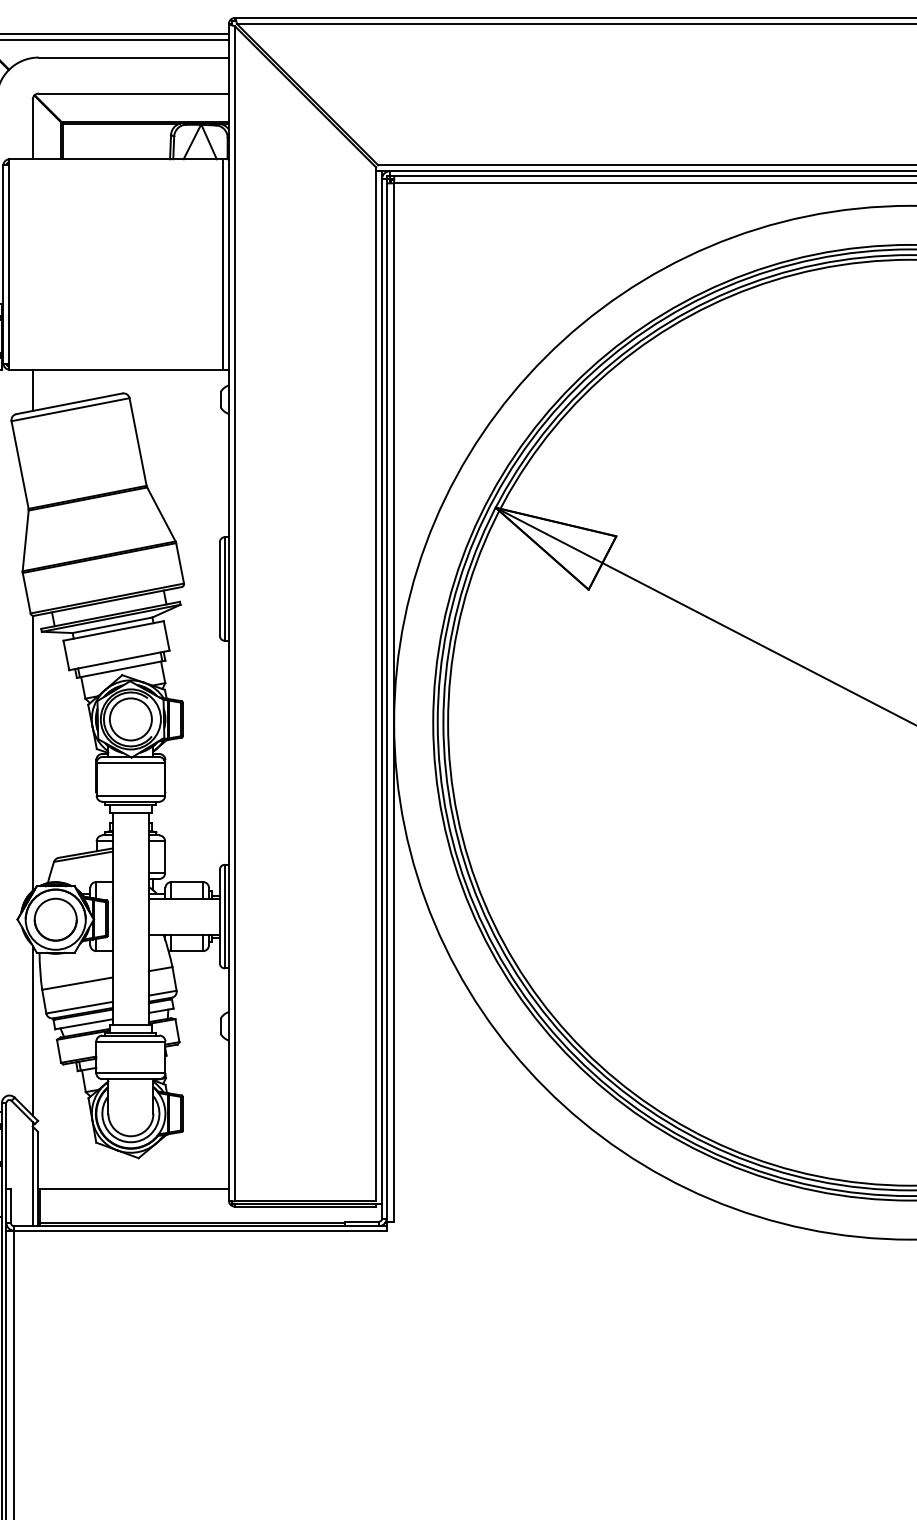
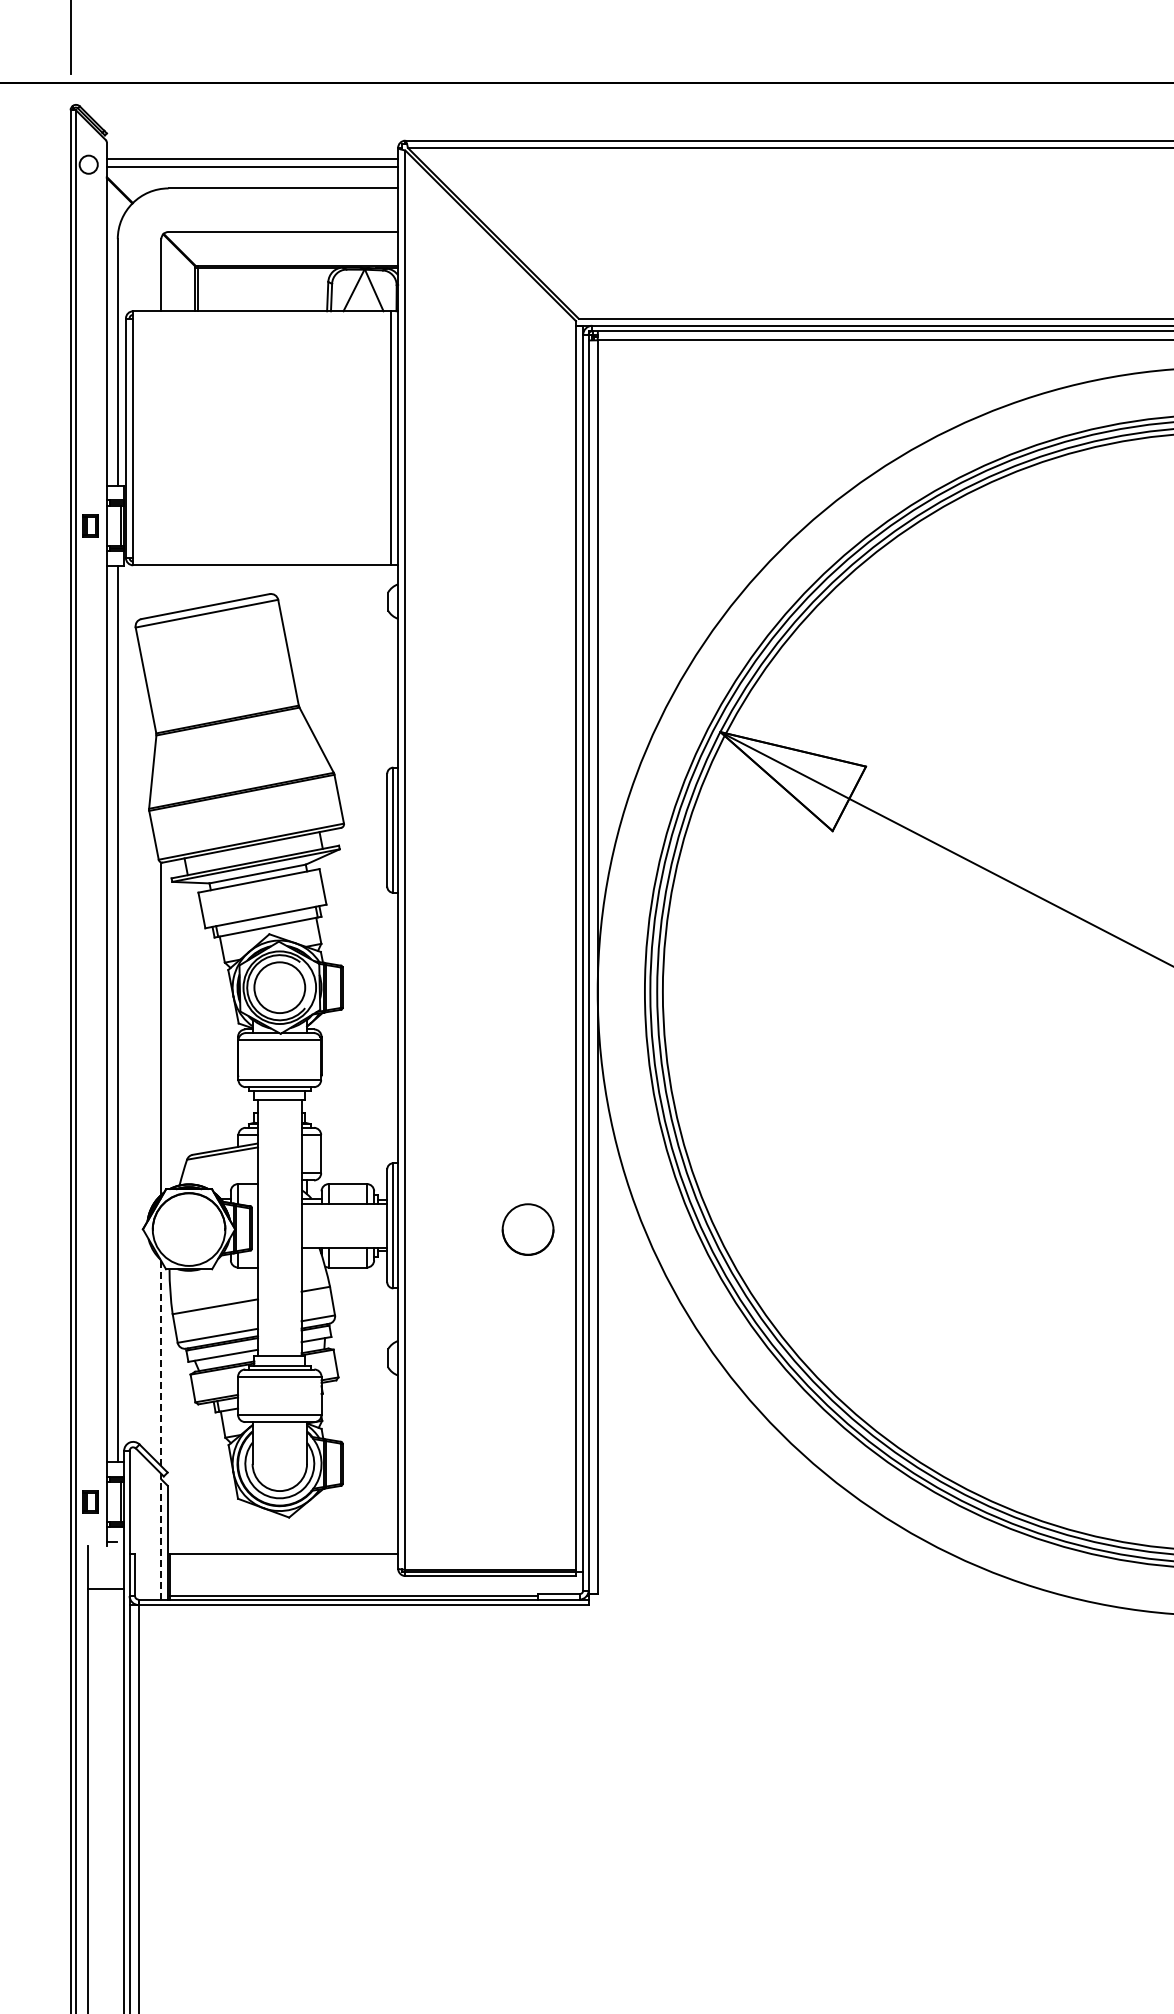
line: (32, 390) -> (161, 590), removed
part: (55, 919) -> (527, 1229), moved
line: (32, 1030) -> (161, 1363), solid -> dashed
line: (32, 1173) -> (161, 1536), solid -> dashed

